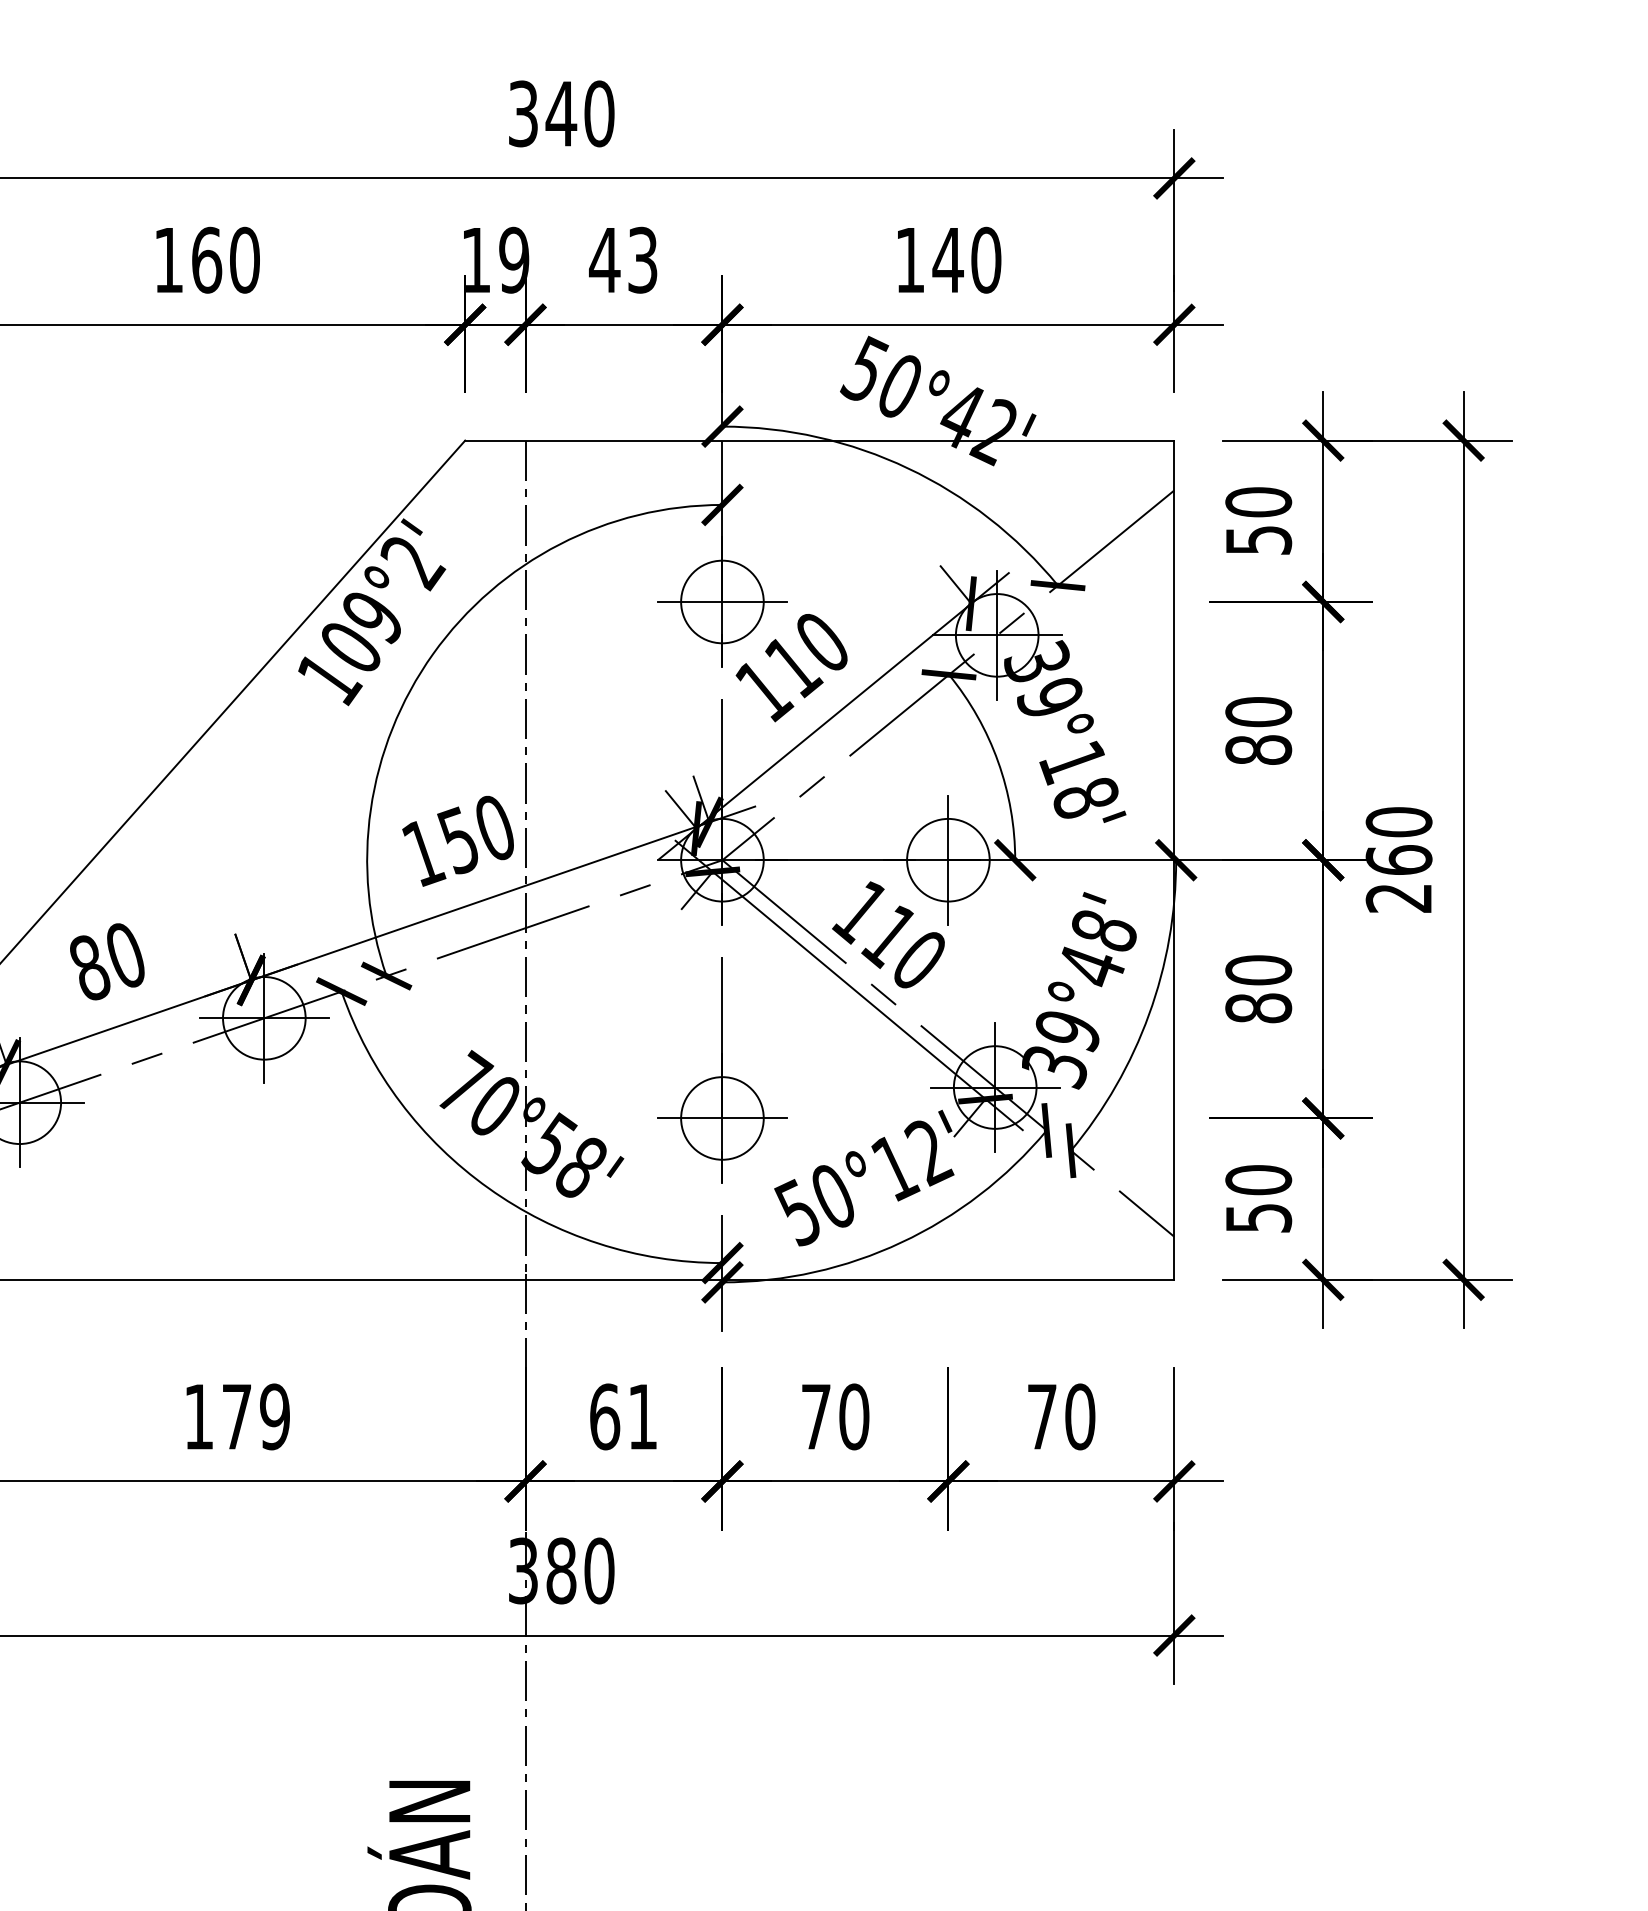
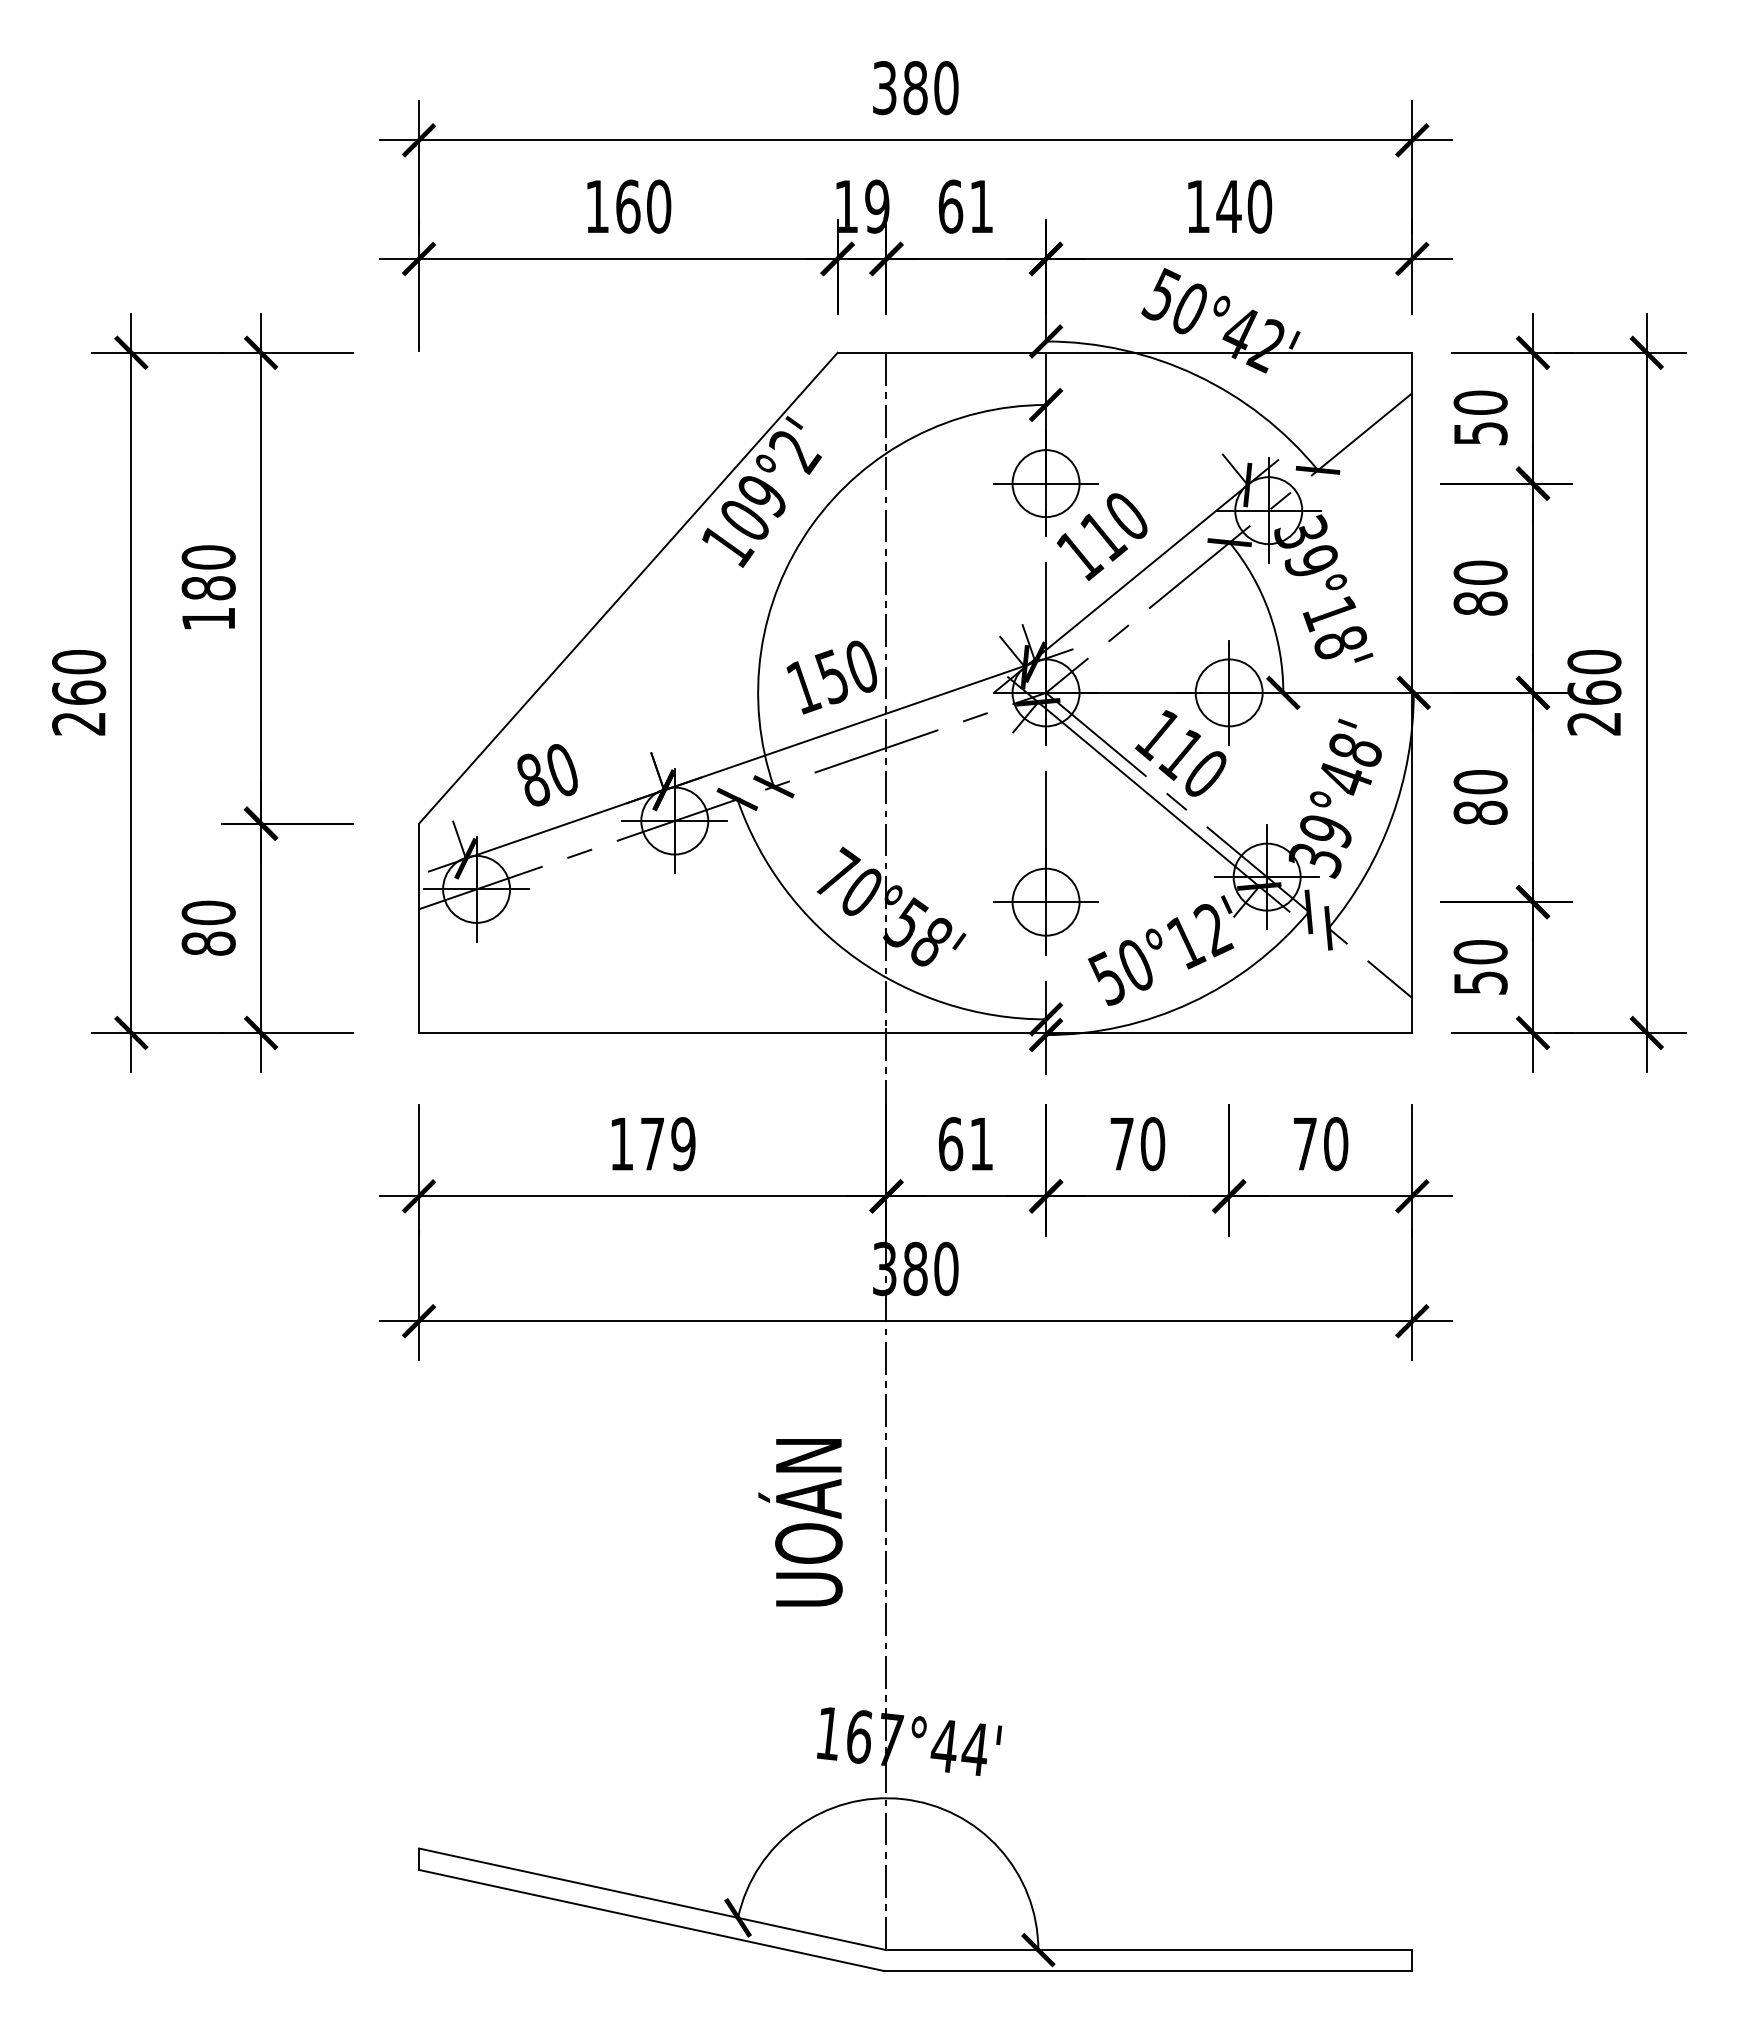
text: (561, 114) -> (915, 88), 340 -> 380
text: (623, 260) -> (965, 206), 43 -> 61

